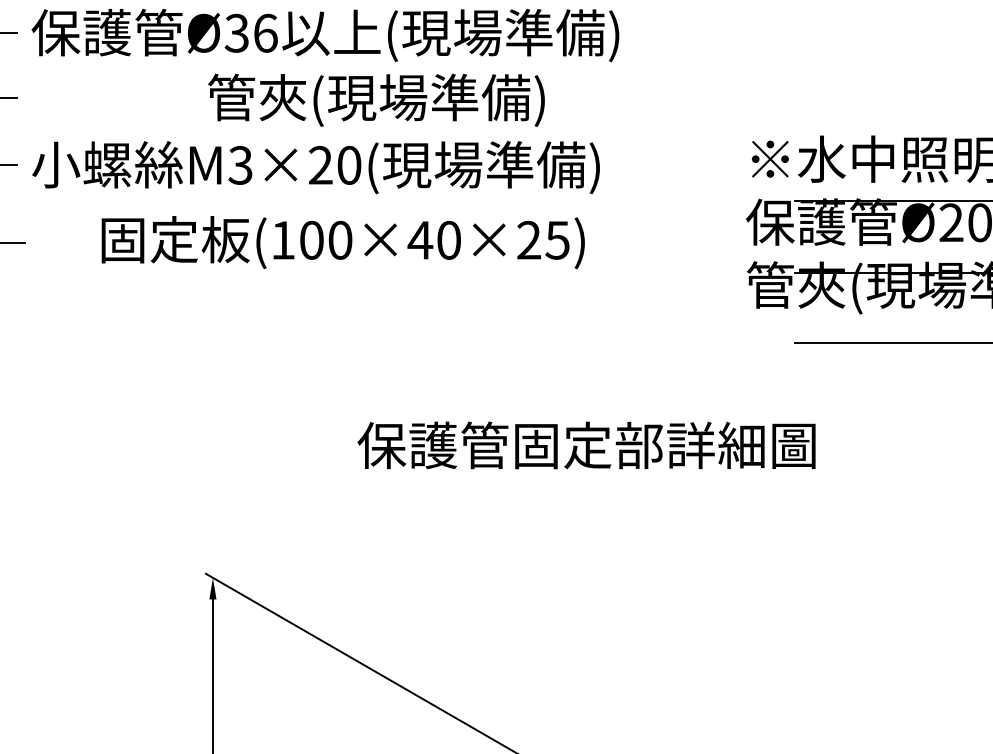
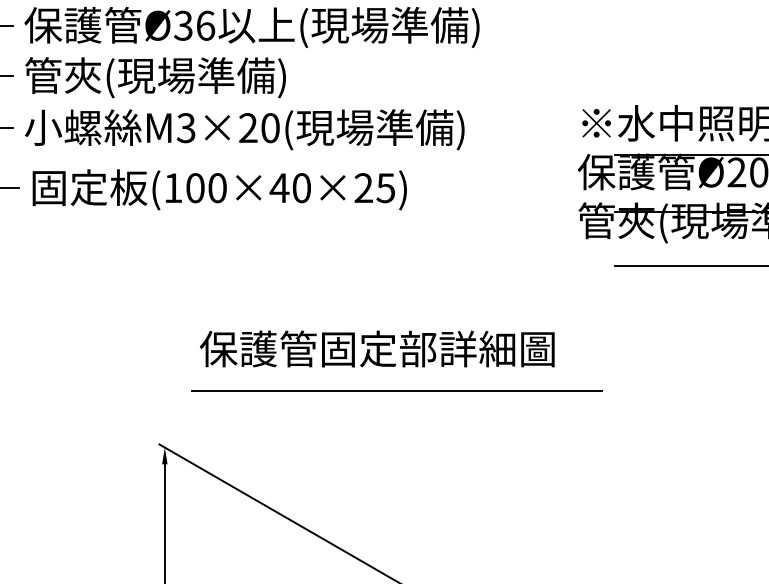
text: (376, 100) -> (155, 77), moved
text: (342, 242) -> (219, 189), moved
text: (585, 444) -> (376, 348), moved
line: (511, 504) -> (396, 390), added

